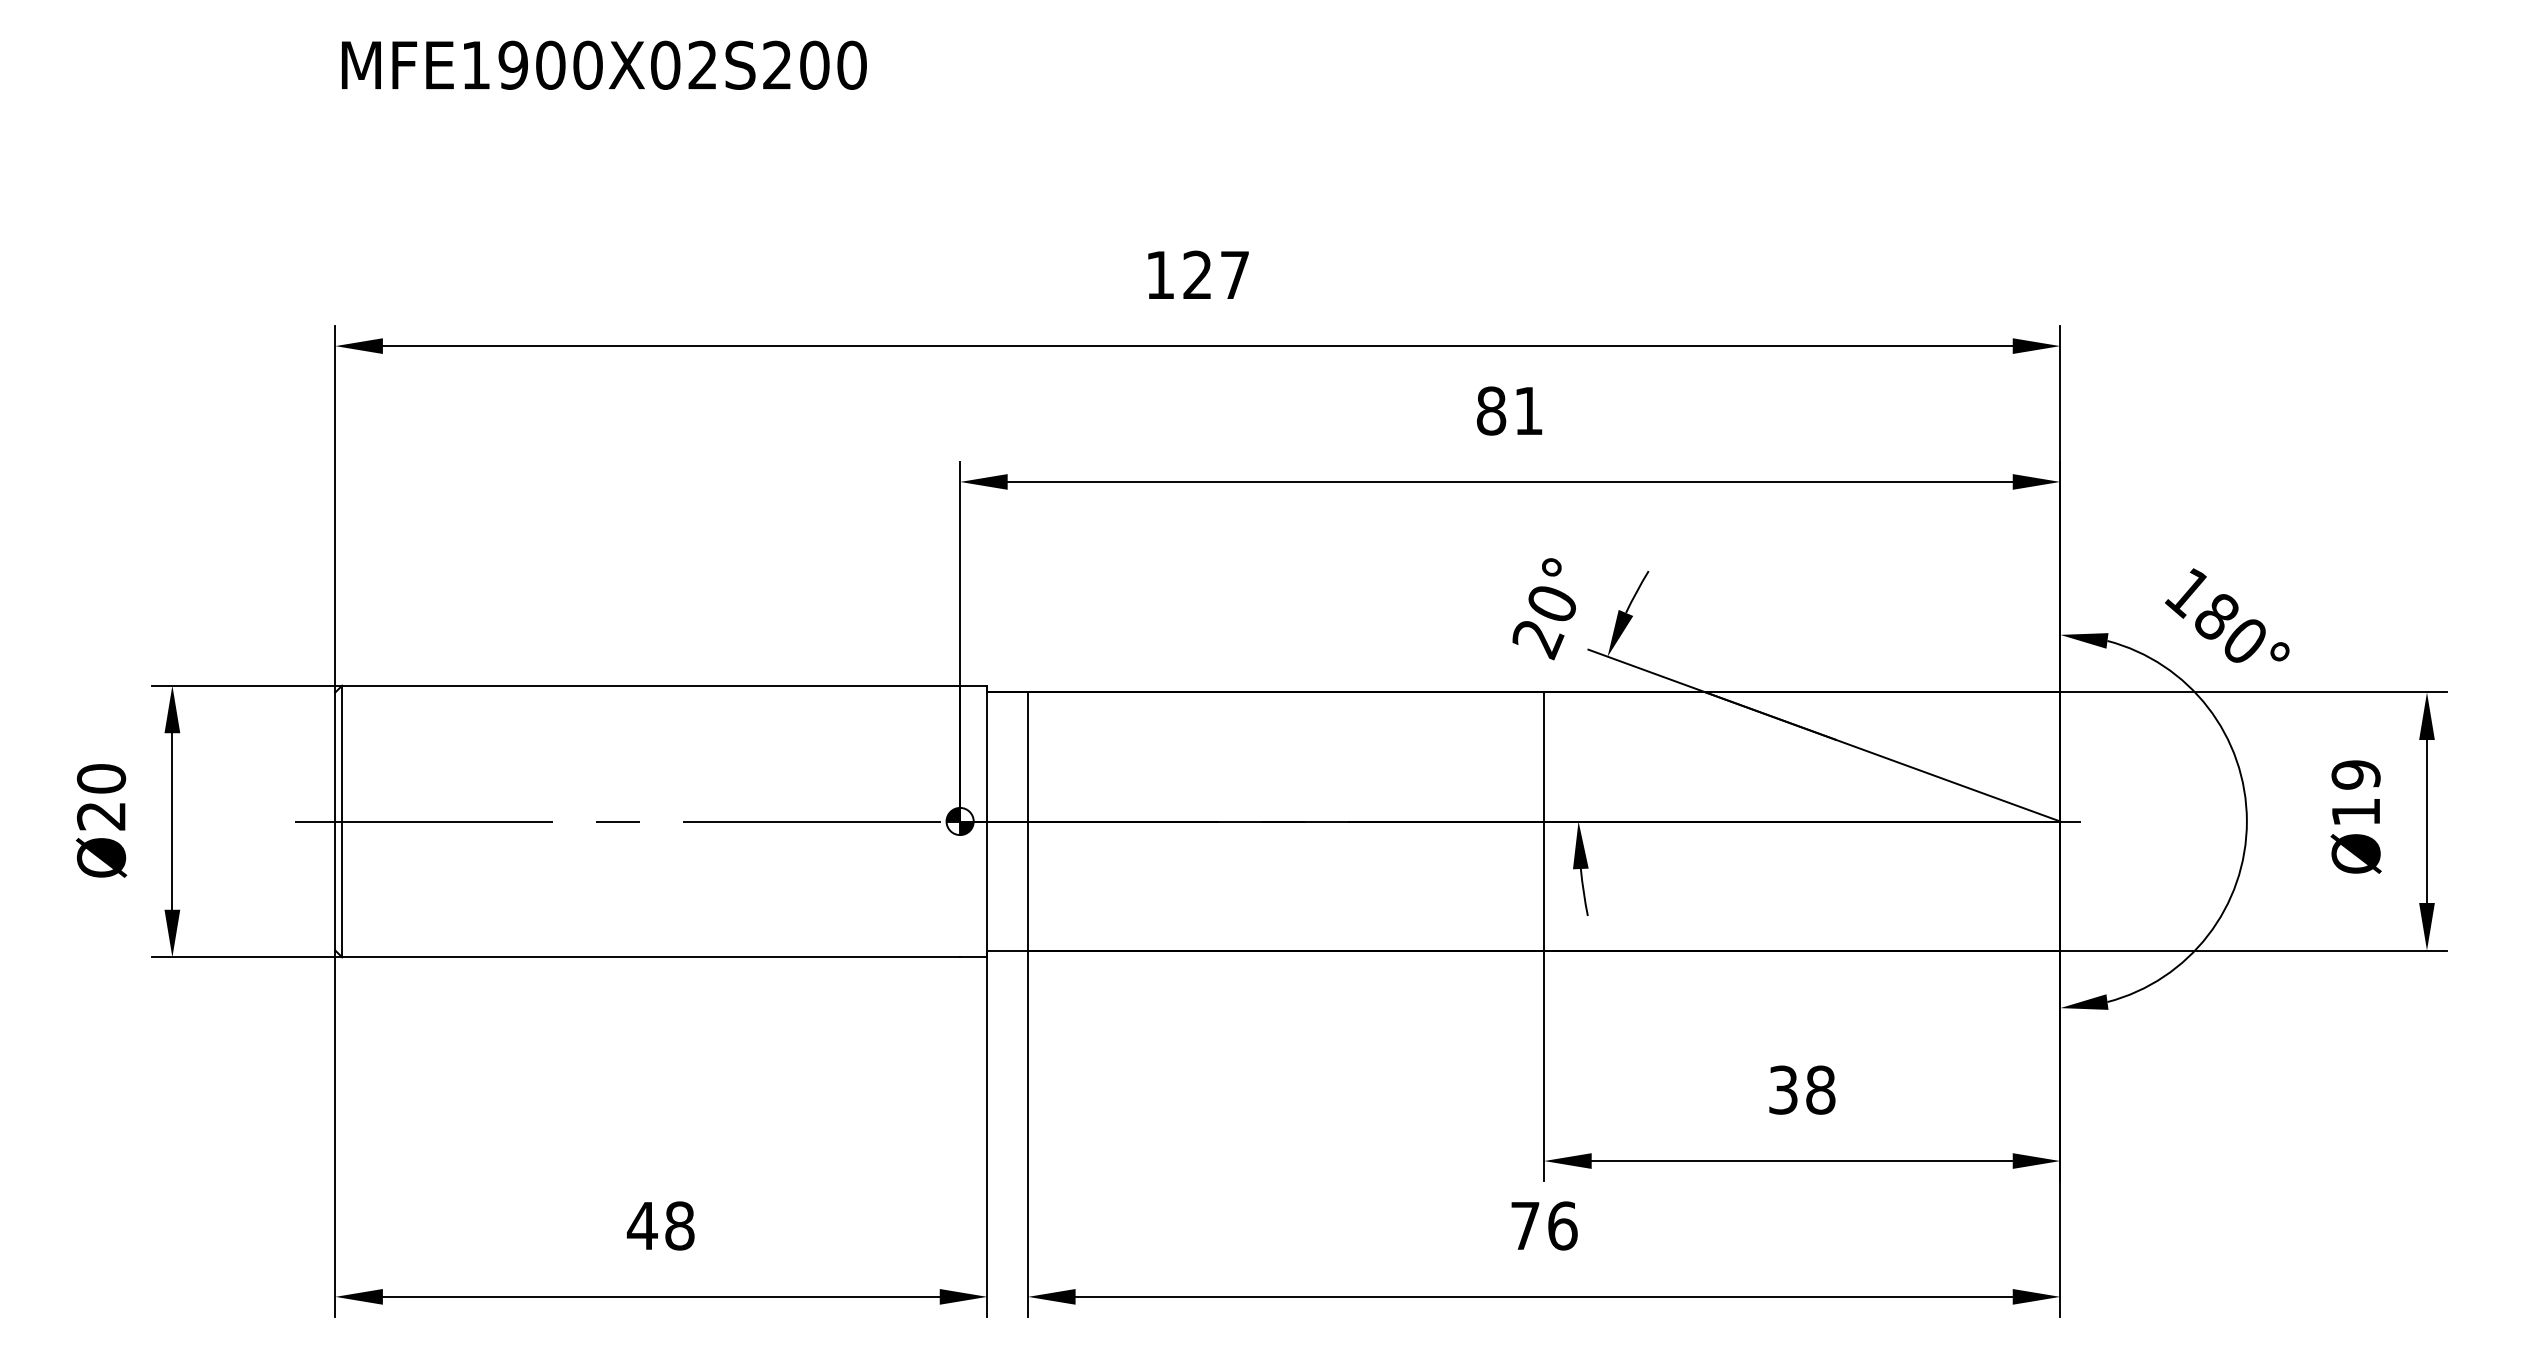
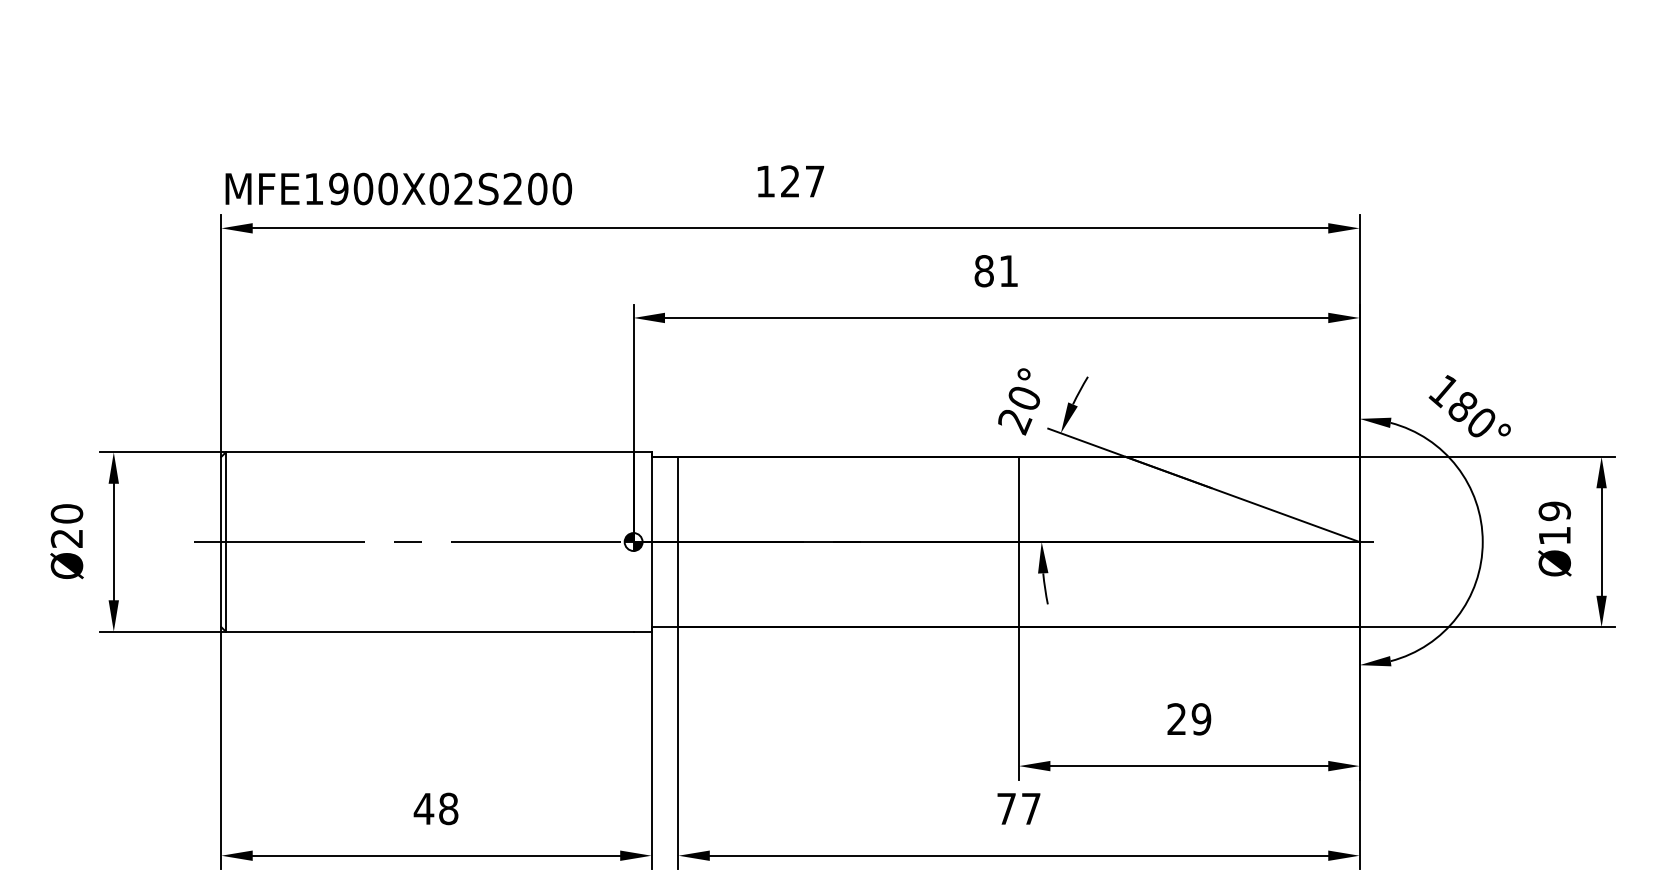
text: (603, 64) -> (398, 188), moved
text: (1802, 1090) -> (1189, 719), 38 -> 29
text: (1563, 1225) -> (1031, 808), 76 -> 77

